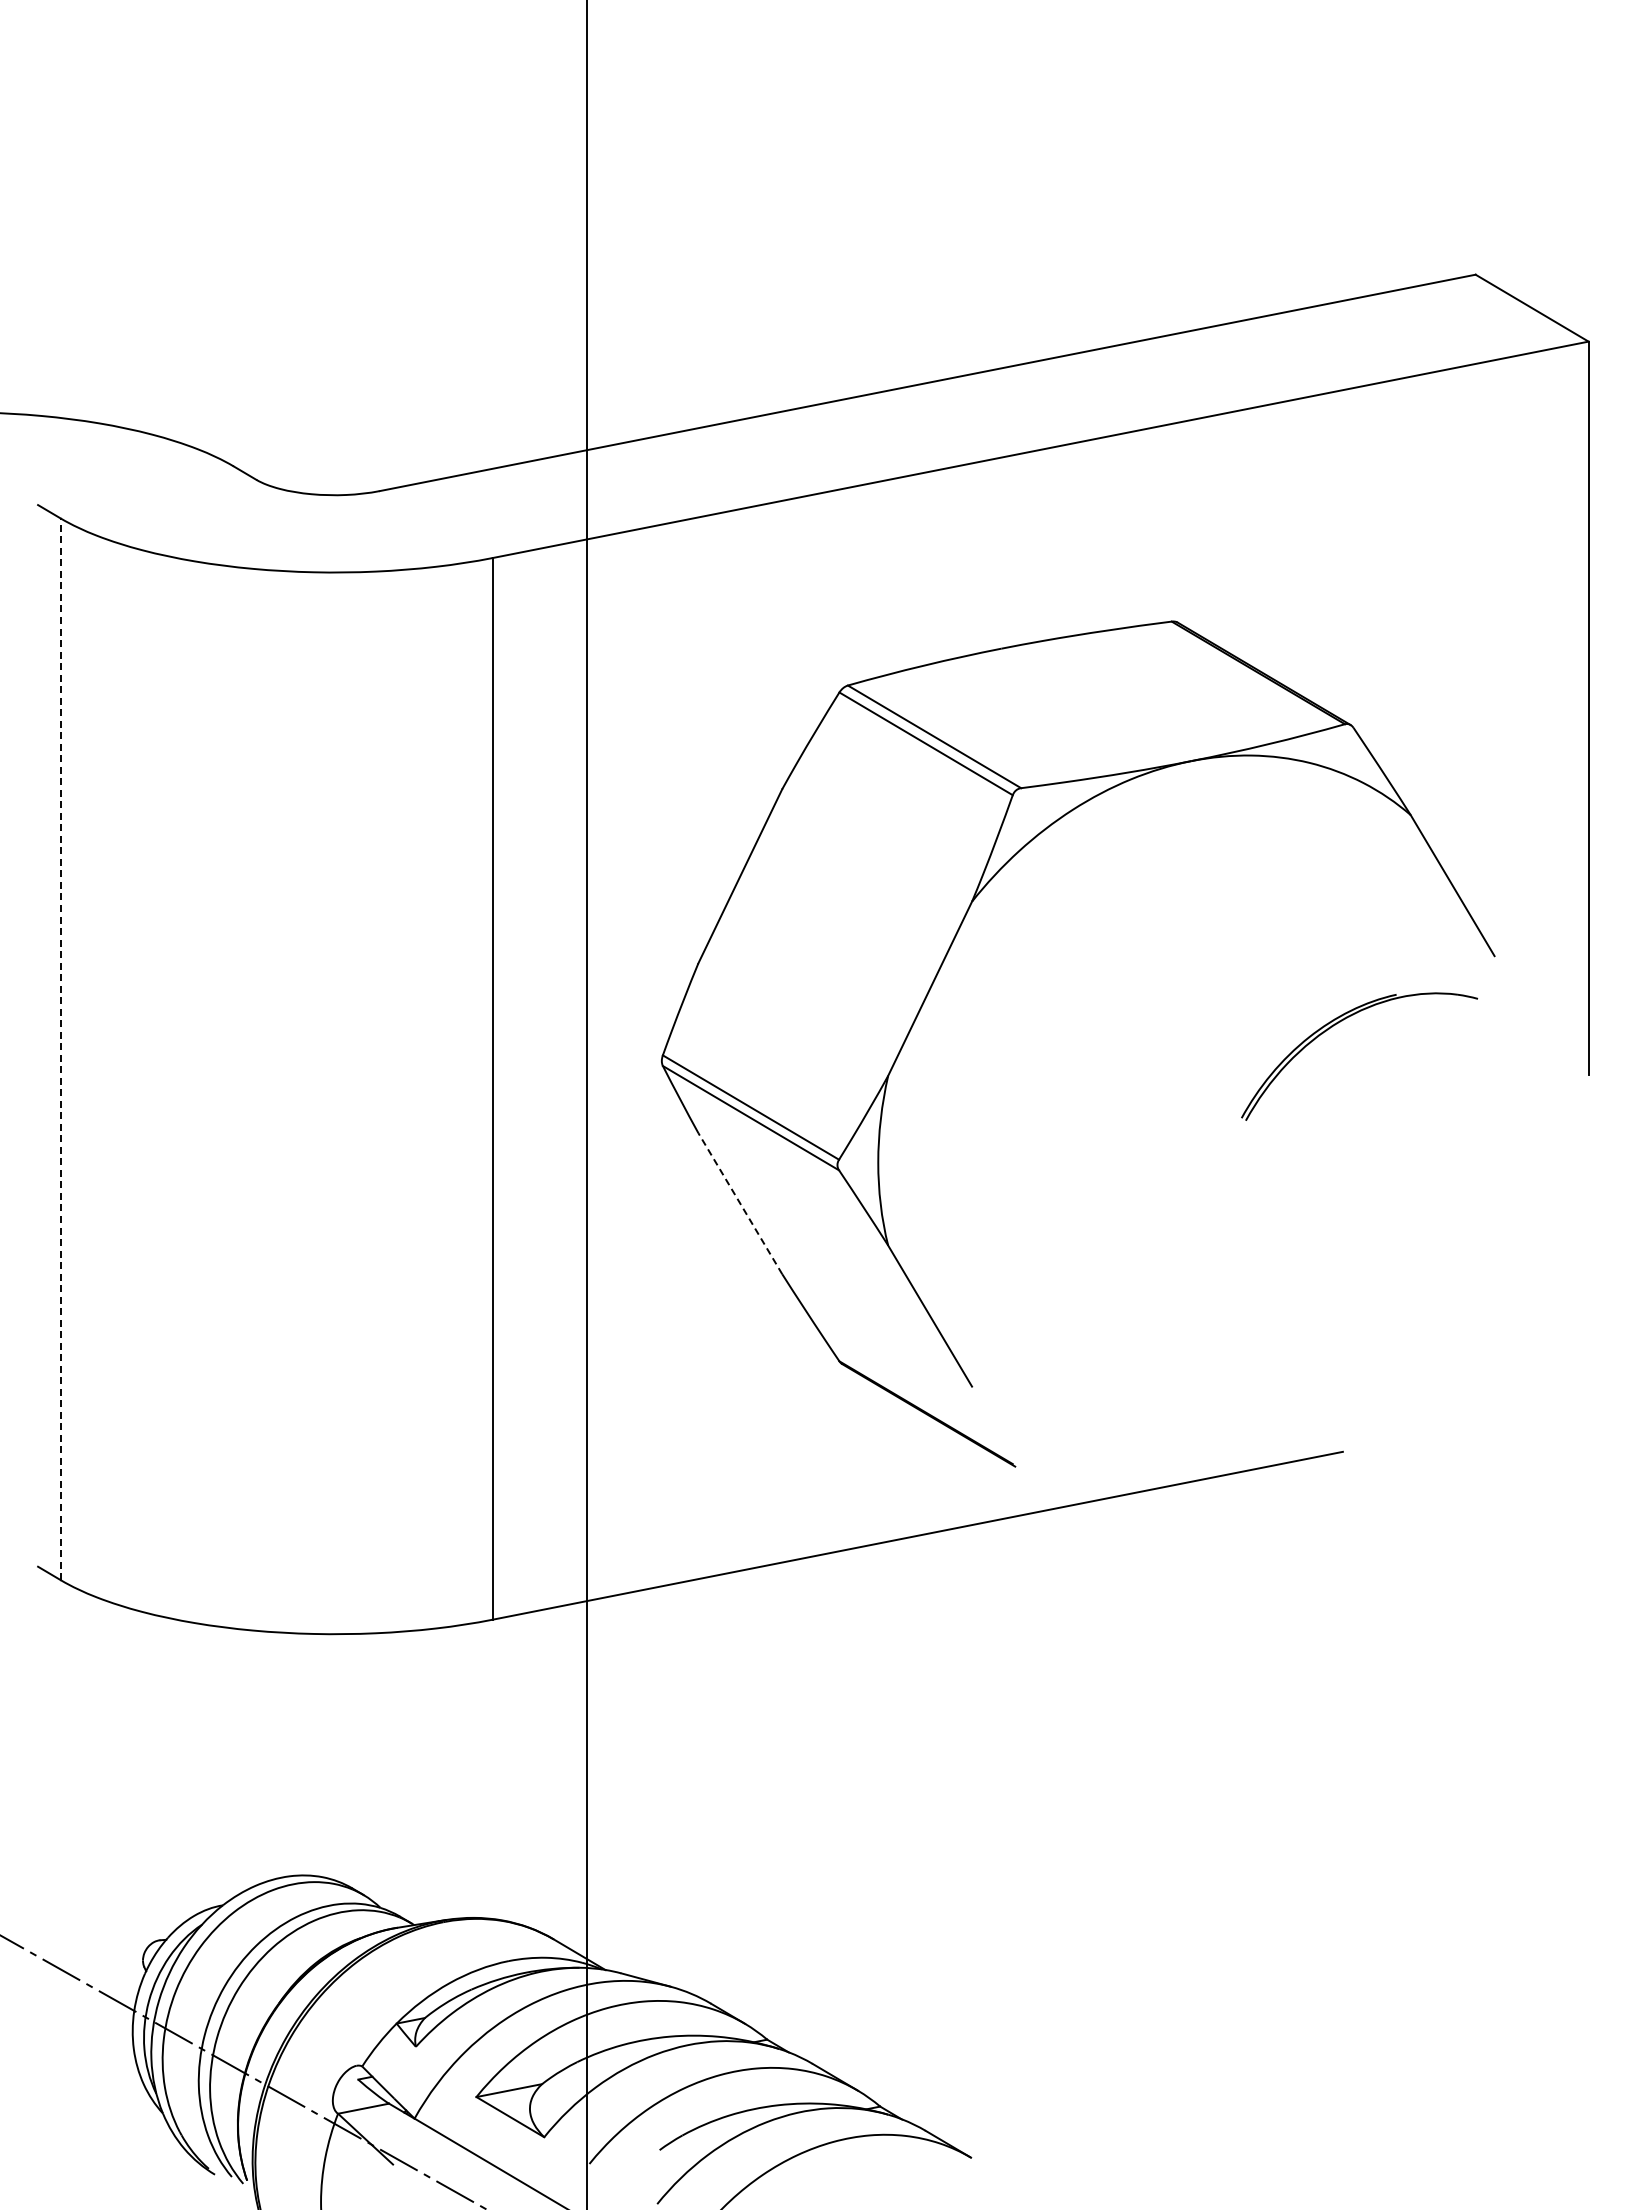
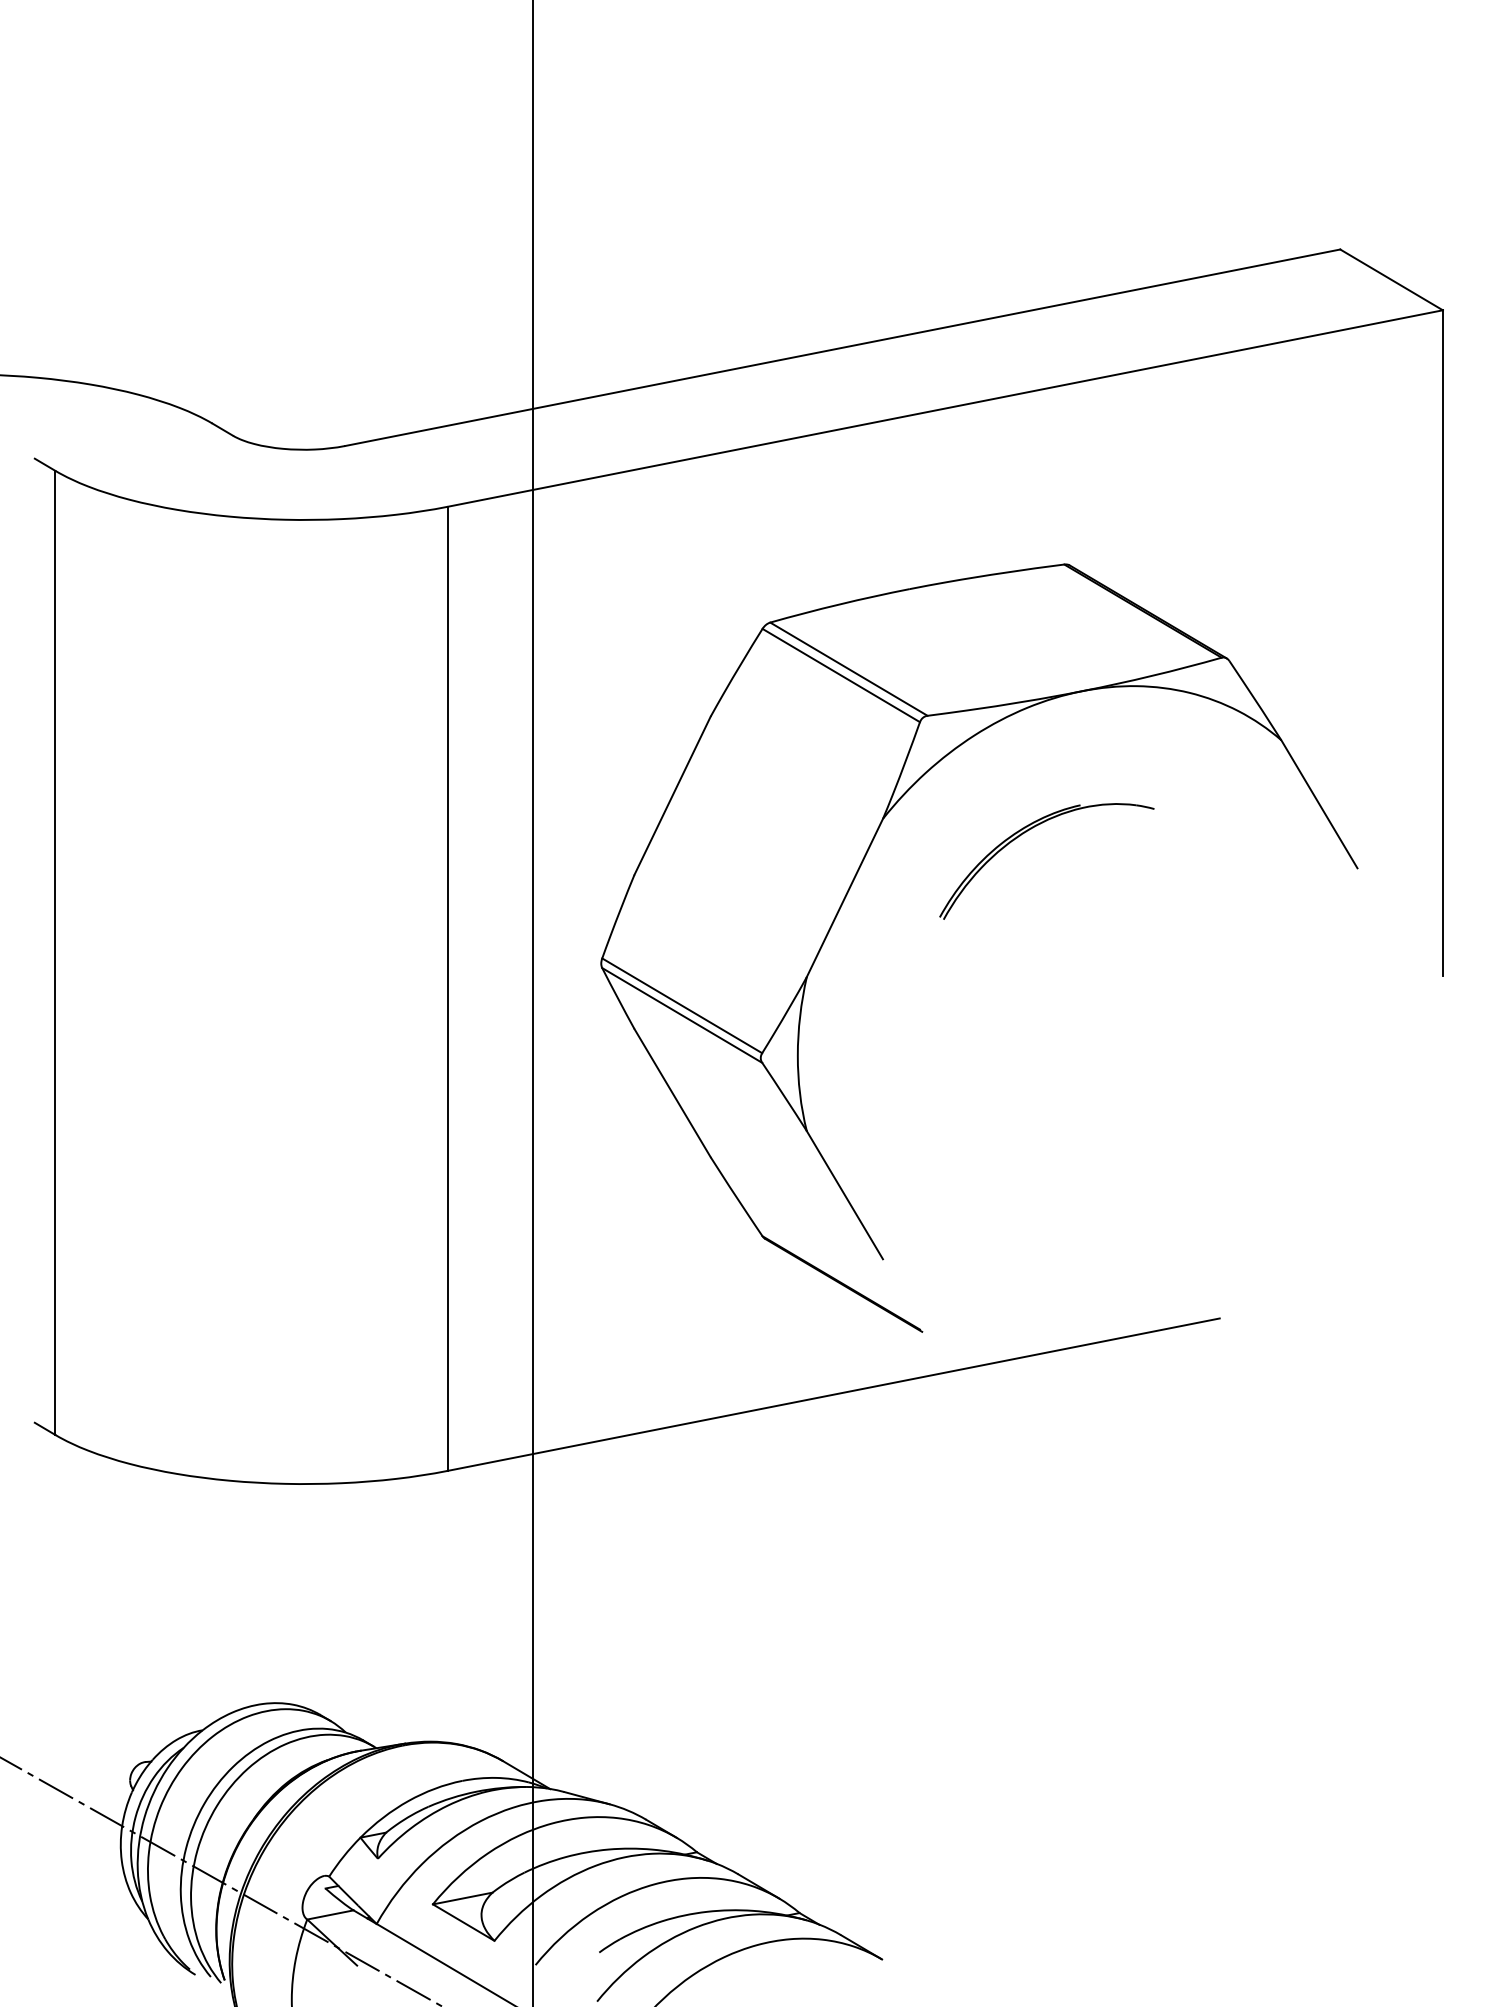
part: (1337, 1024) -> (1026, 832), moved
line: (60, 1049) -> (55, 953), dashed -> solid
line: (740, 1203) -> (672, 1092), dashed -> solid

